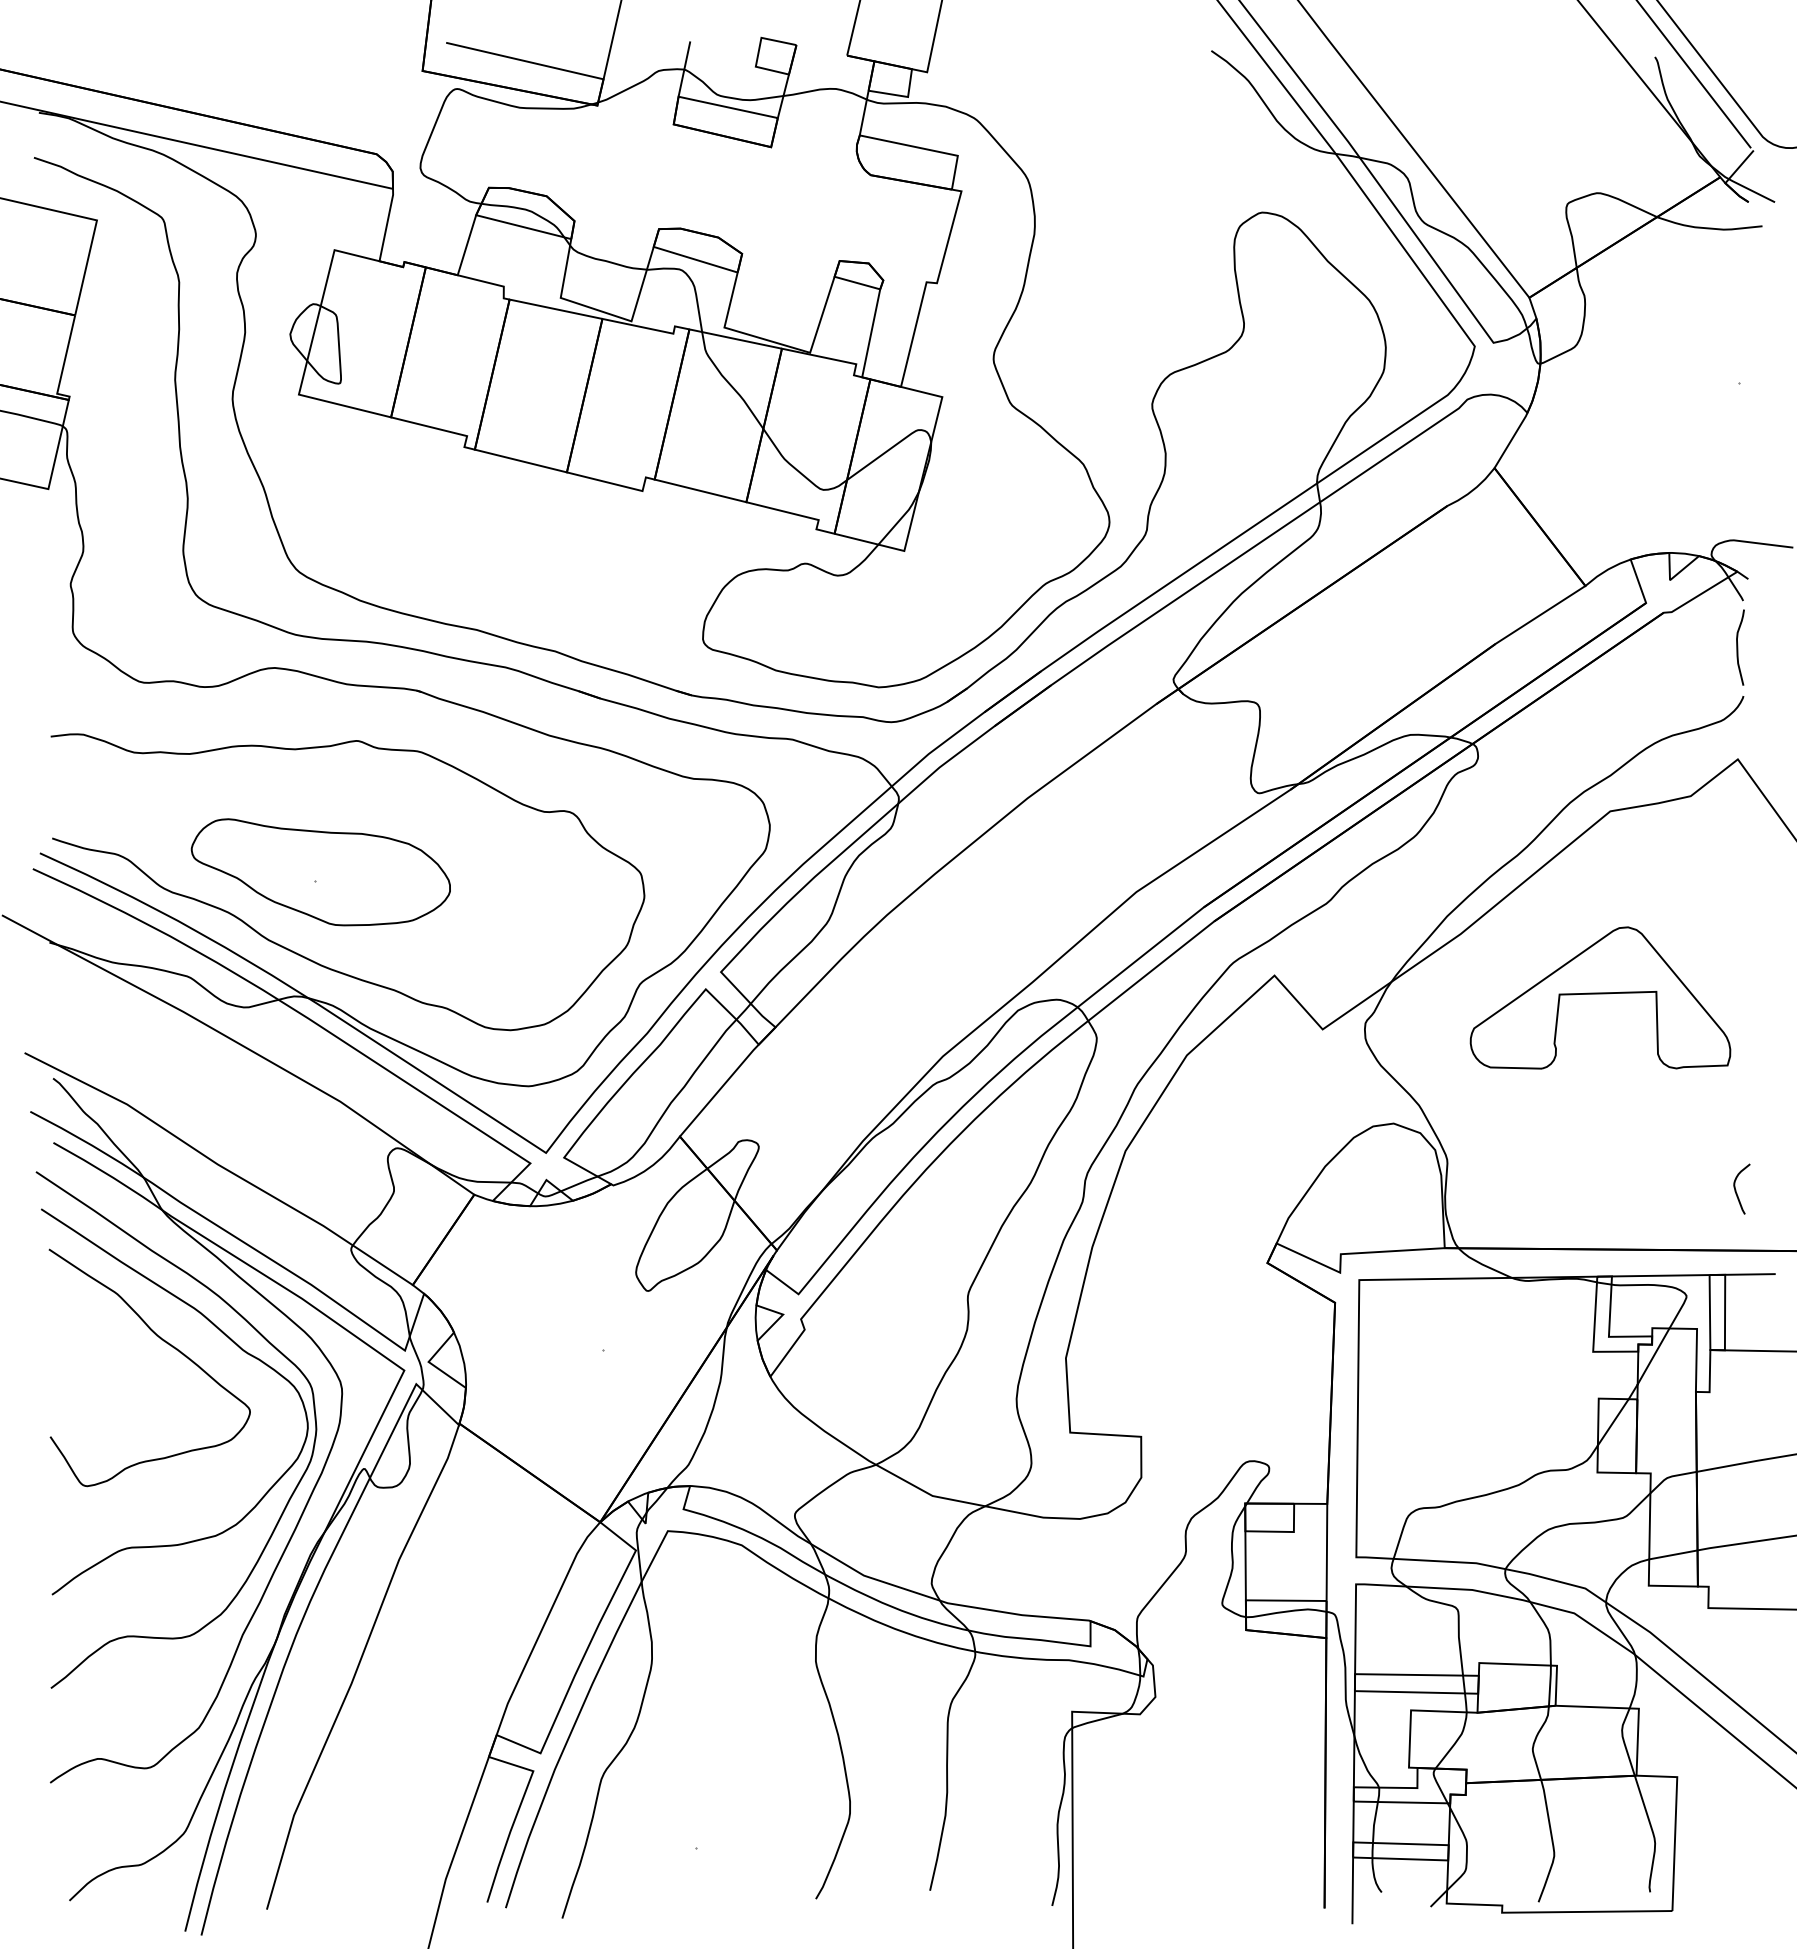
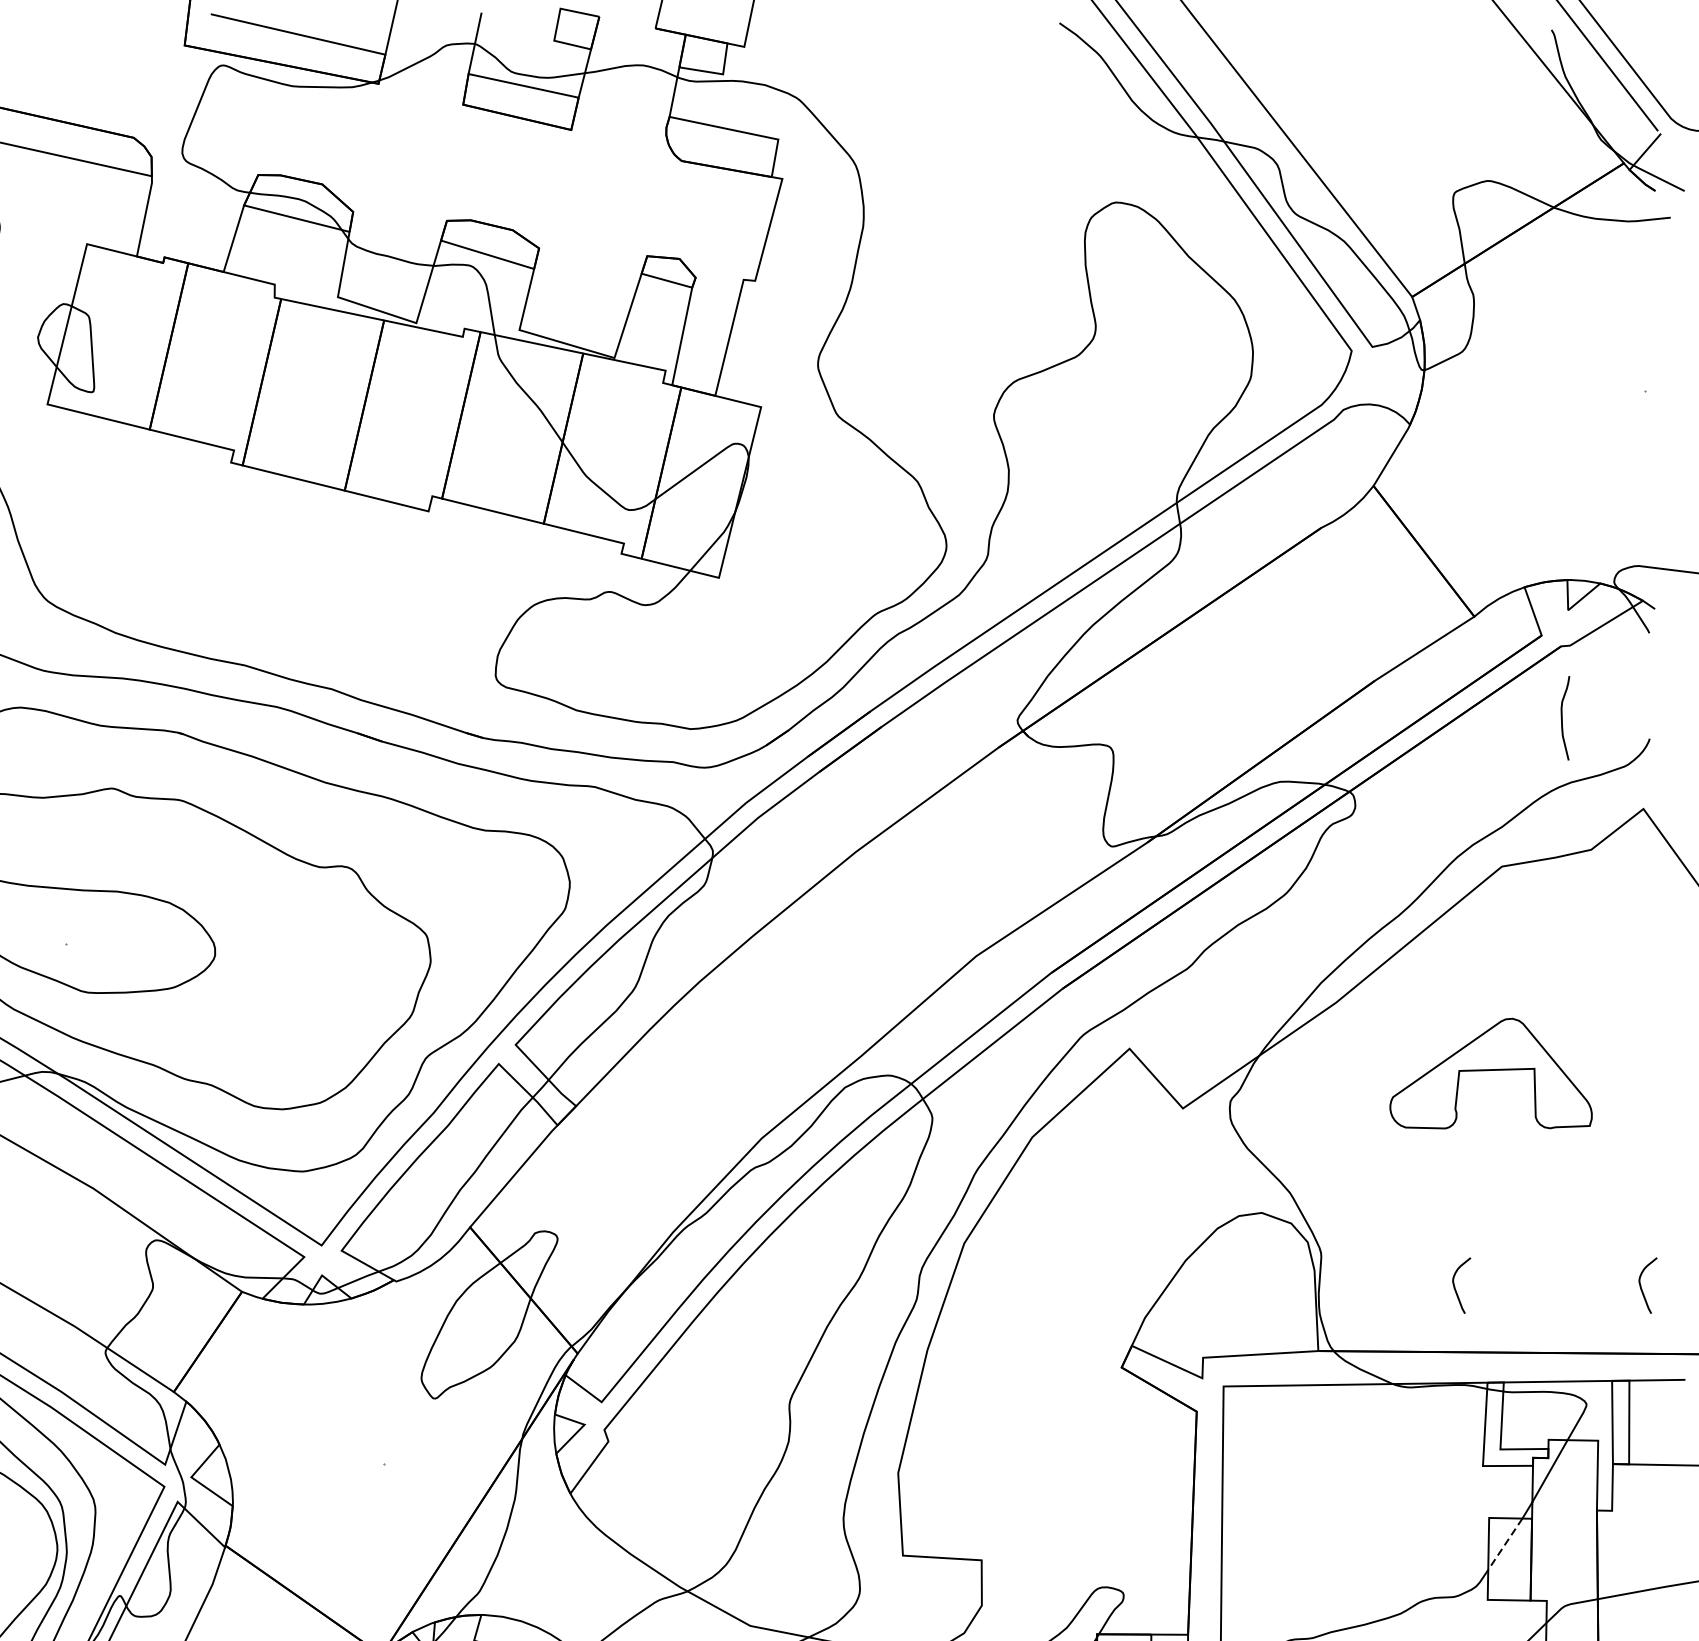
curve: (1738, 647) -> (1563, 718), moved
part: (1600, 997) -> (1491, 1073), size x0.7
curve: (1568, 1189) -> (1455, 1286), added
line: (1613, 1422) -> (1505, 1544), solid -> dashed

